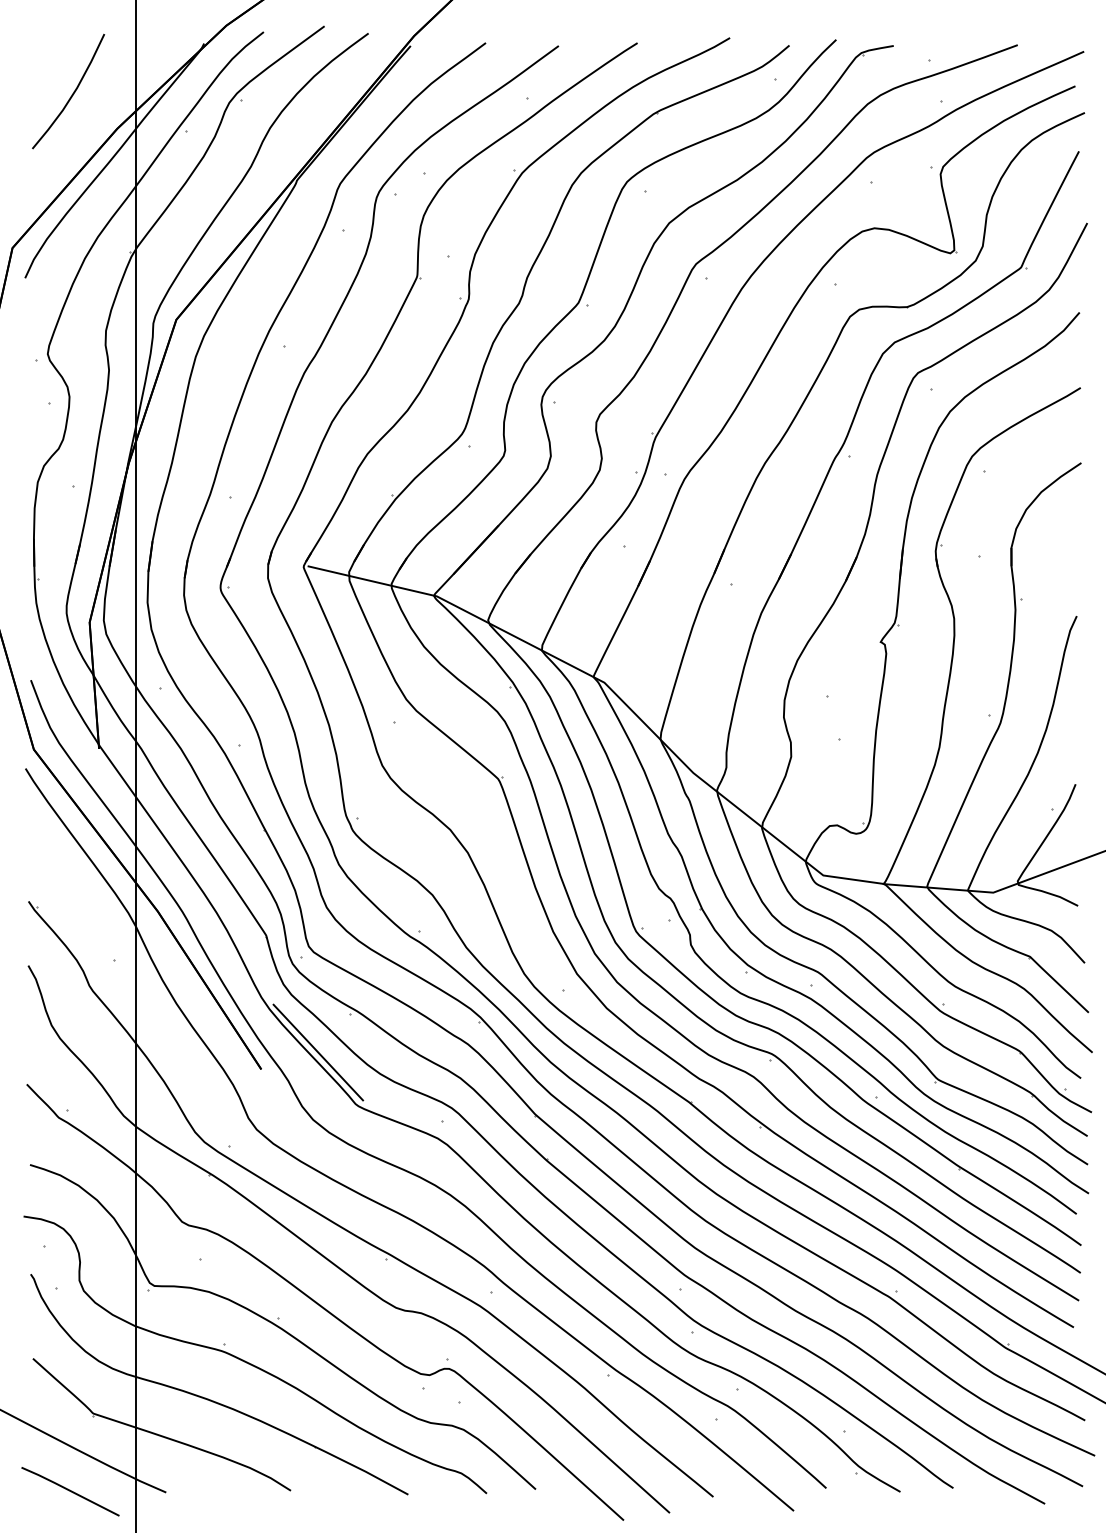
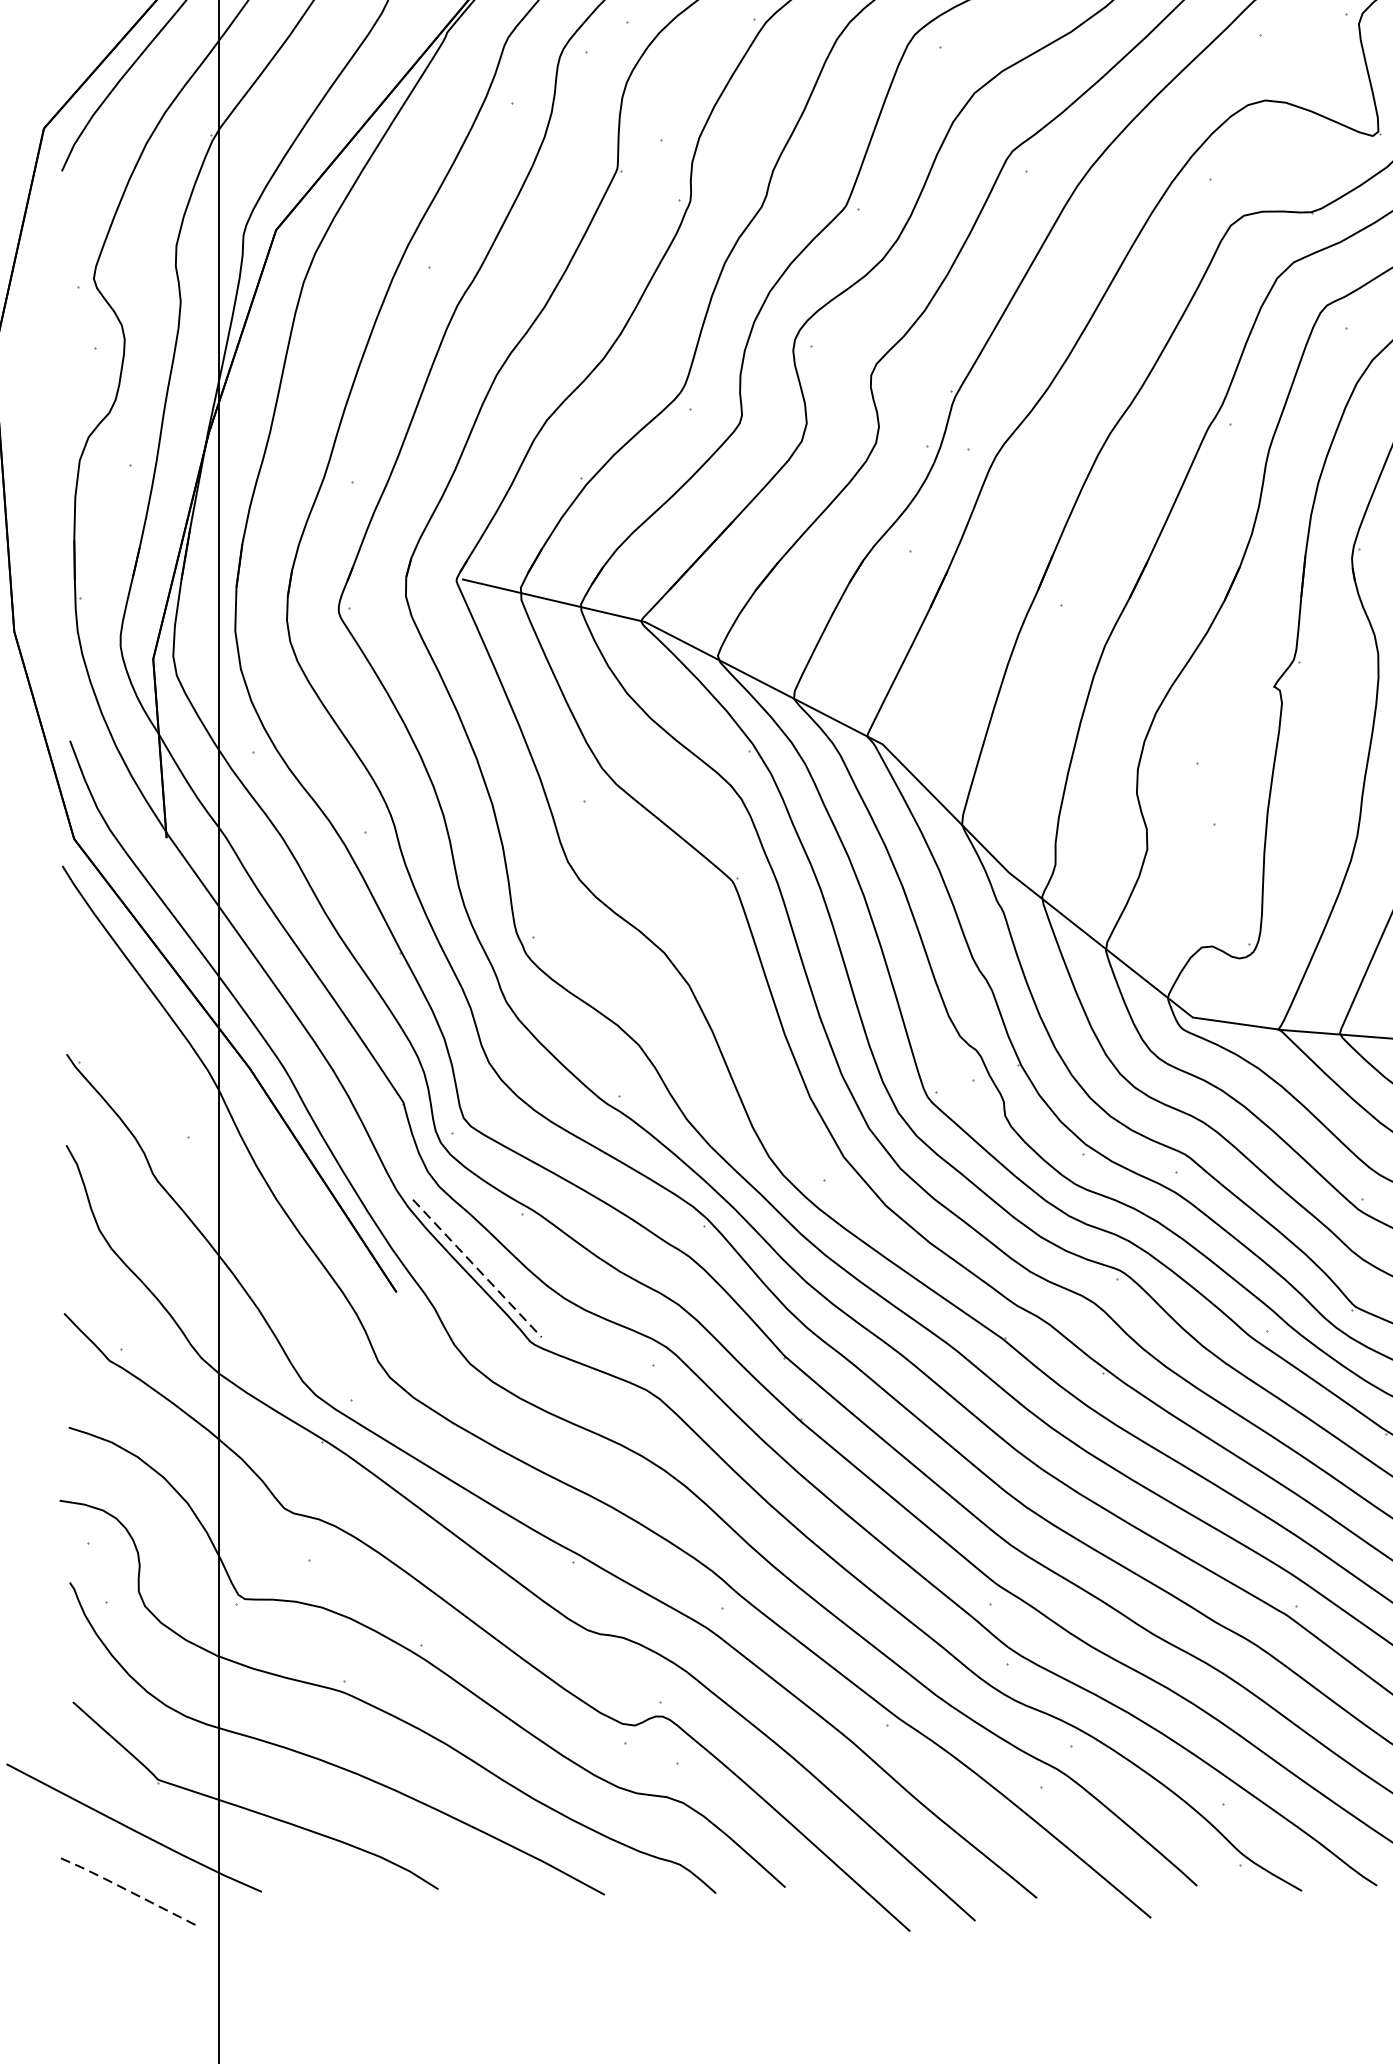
line: (318, 1052) -> (477, 1268), solid -> dashed
line: (69, 1490) -> (124, 1888), solid -> dashed

